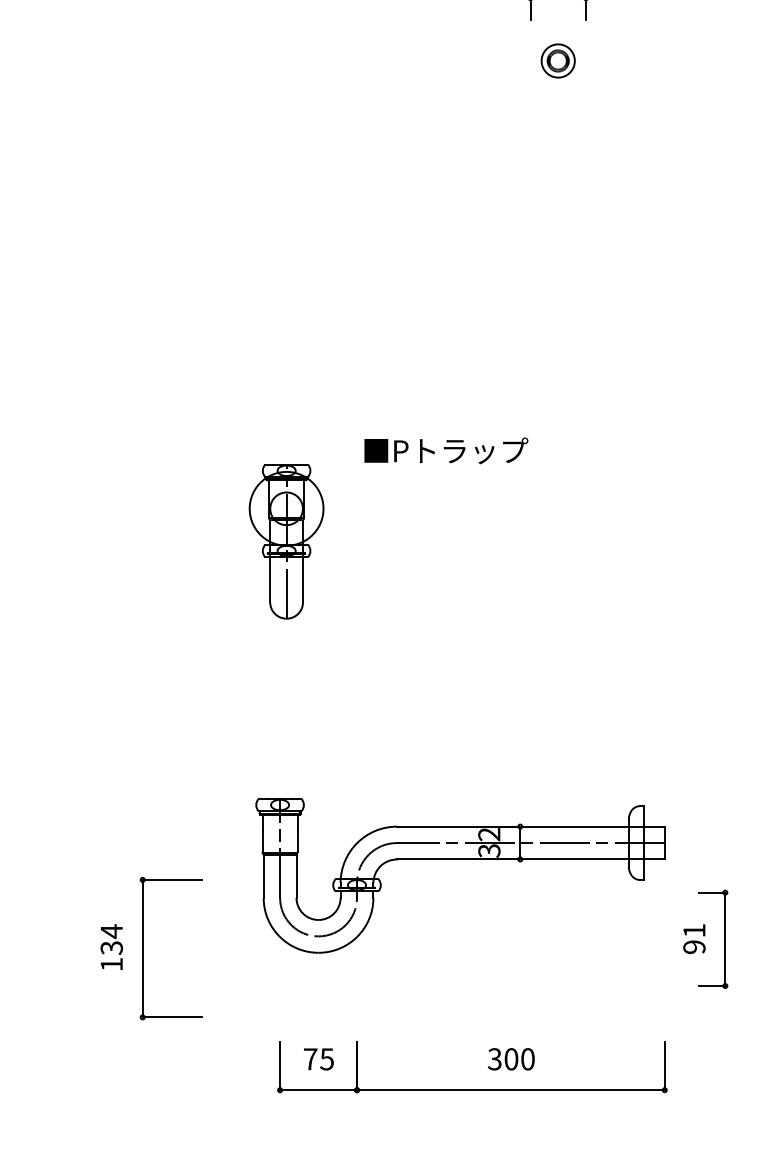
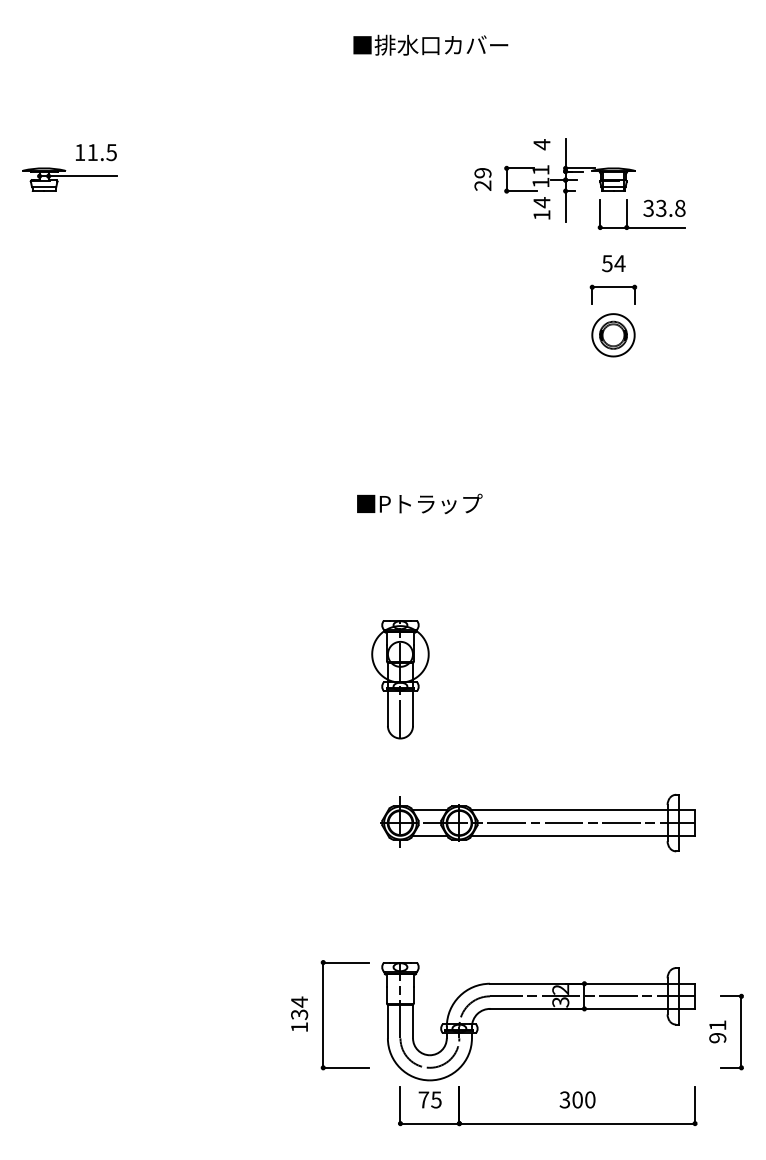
part: (558, 61) -> (613, 335), size x1.67
text: (445, 450) -> (419, 503), moved
part: (286, 541) -> (400, 679), moved
part: (459, 697) -> (537, 822), added
part: (460, 860) -> (538, 1009), moved
part: (705, 938) -> (726, 1031), moved
part: (143, 949) -> (323, 1015), moved

